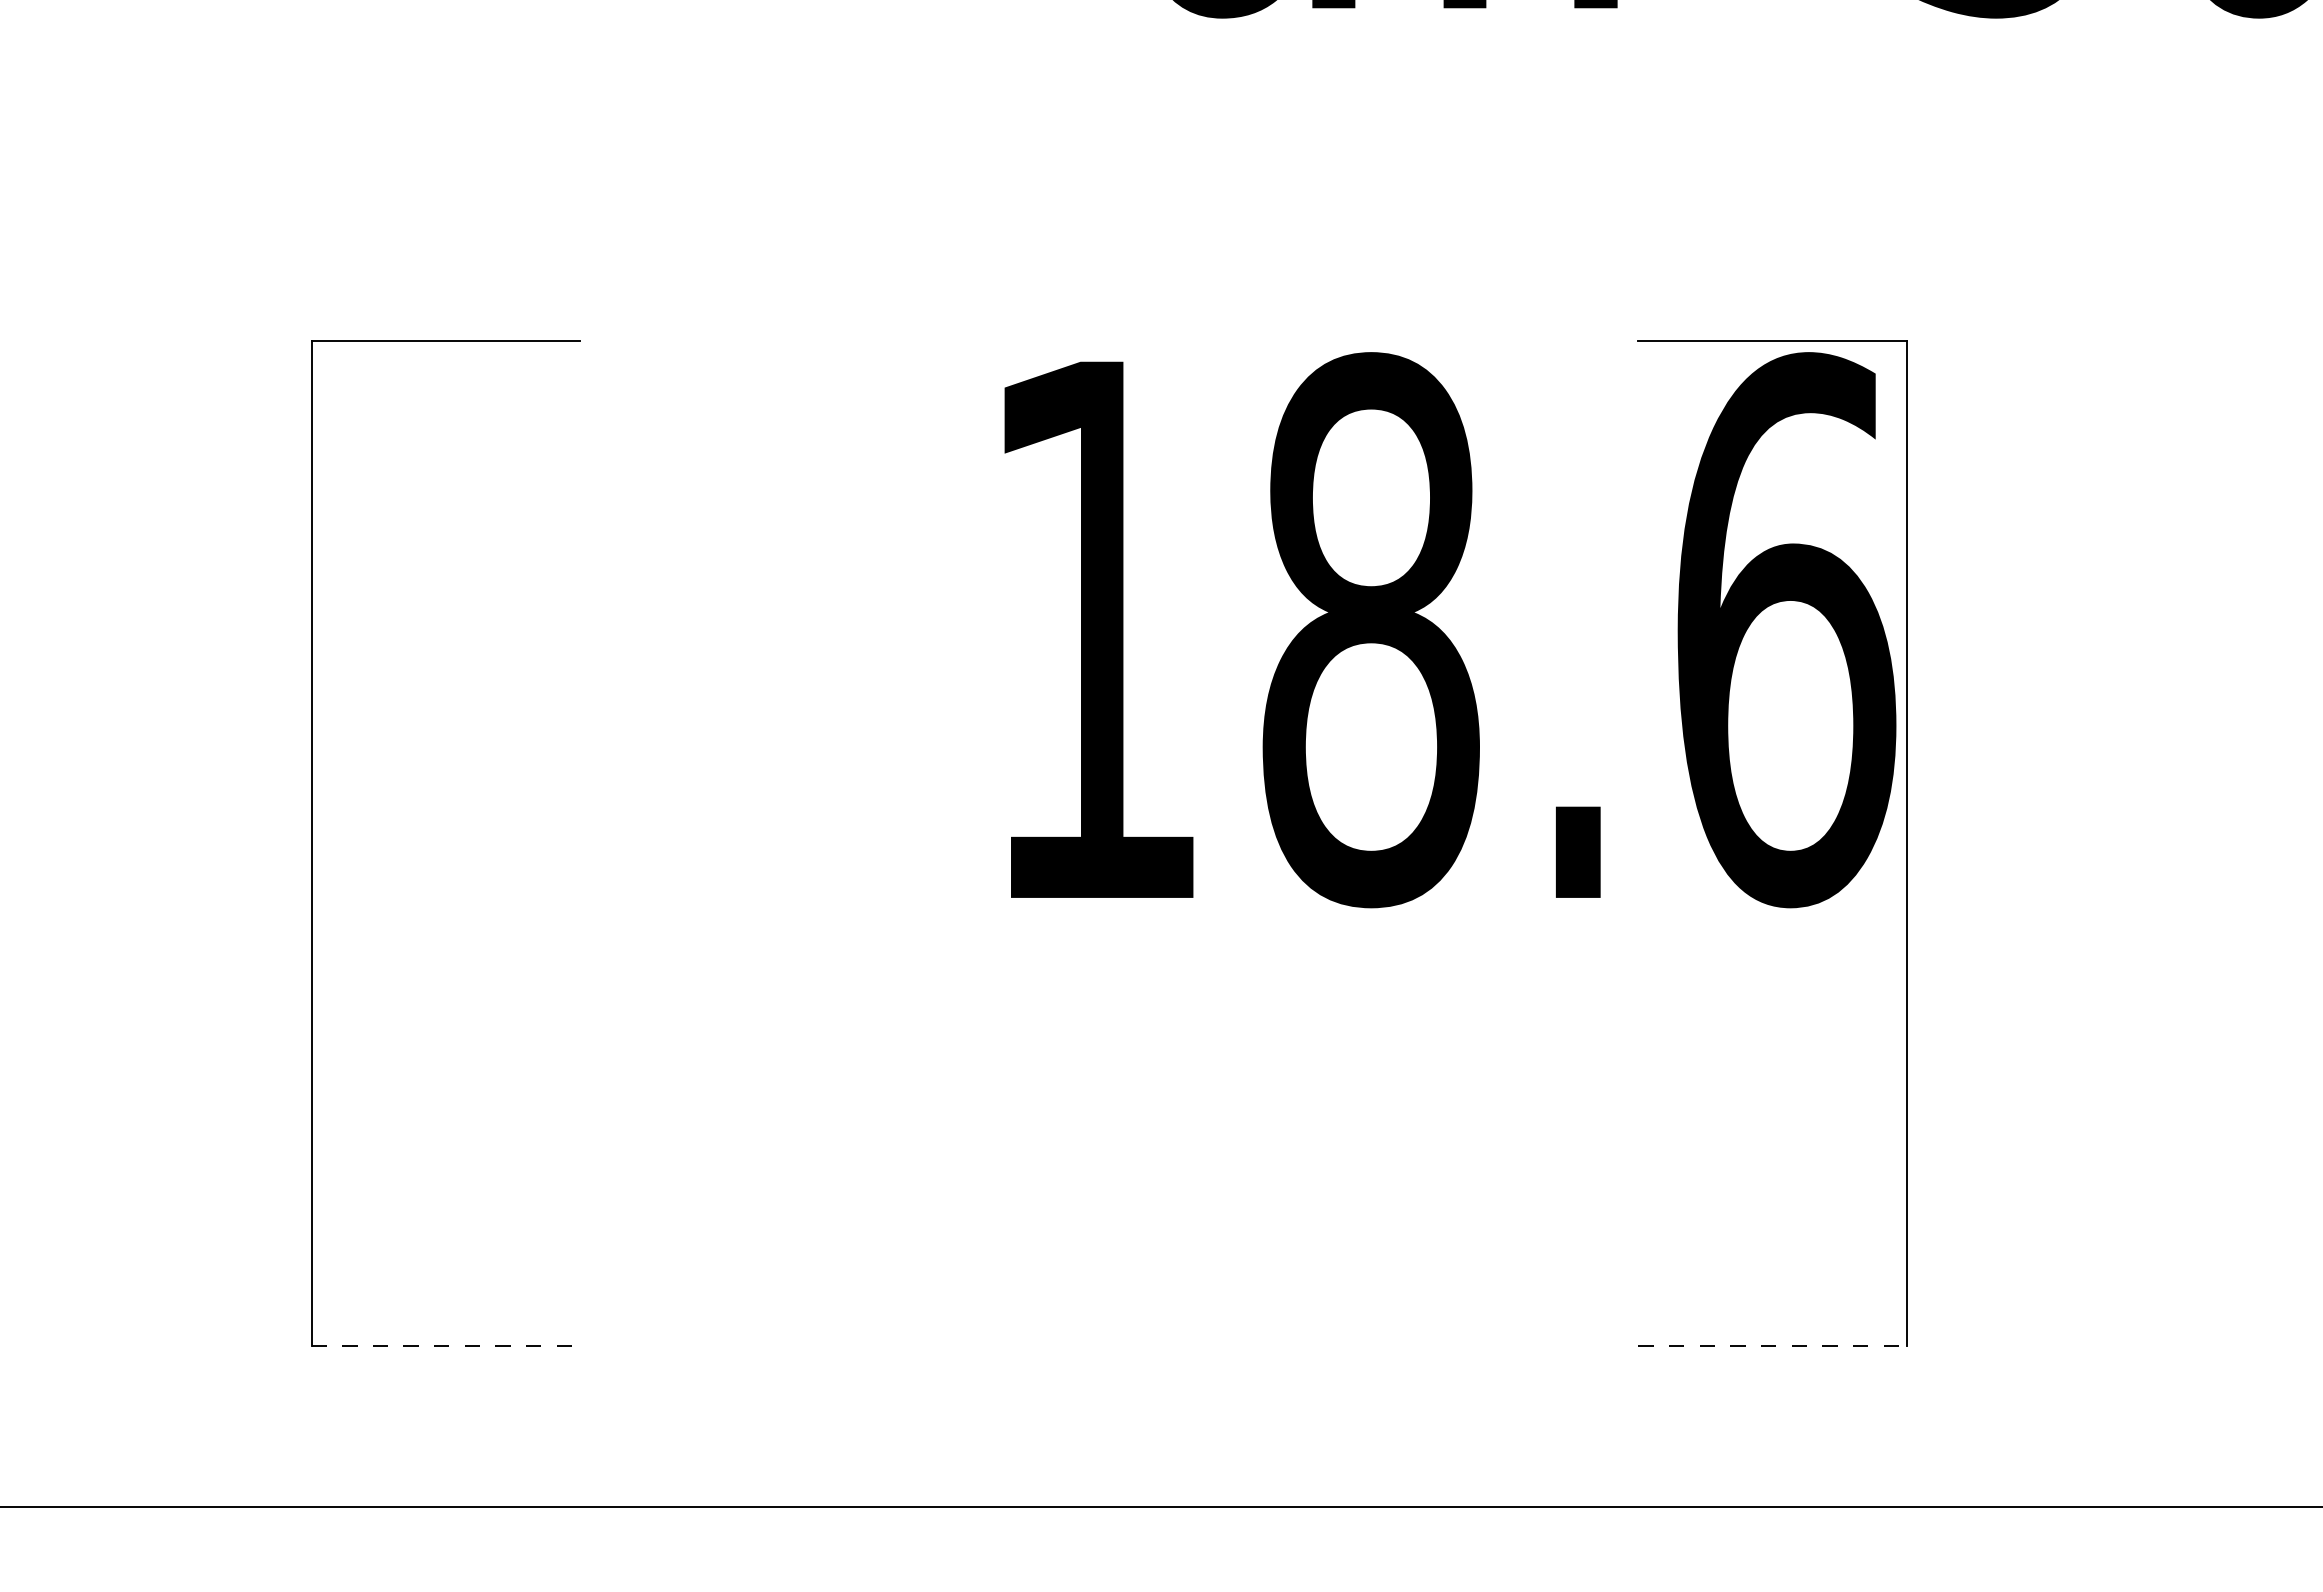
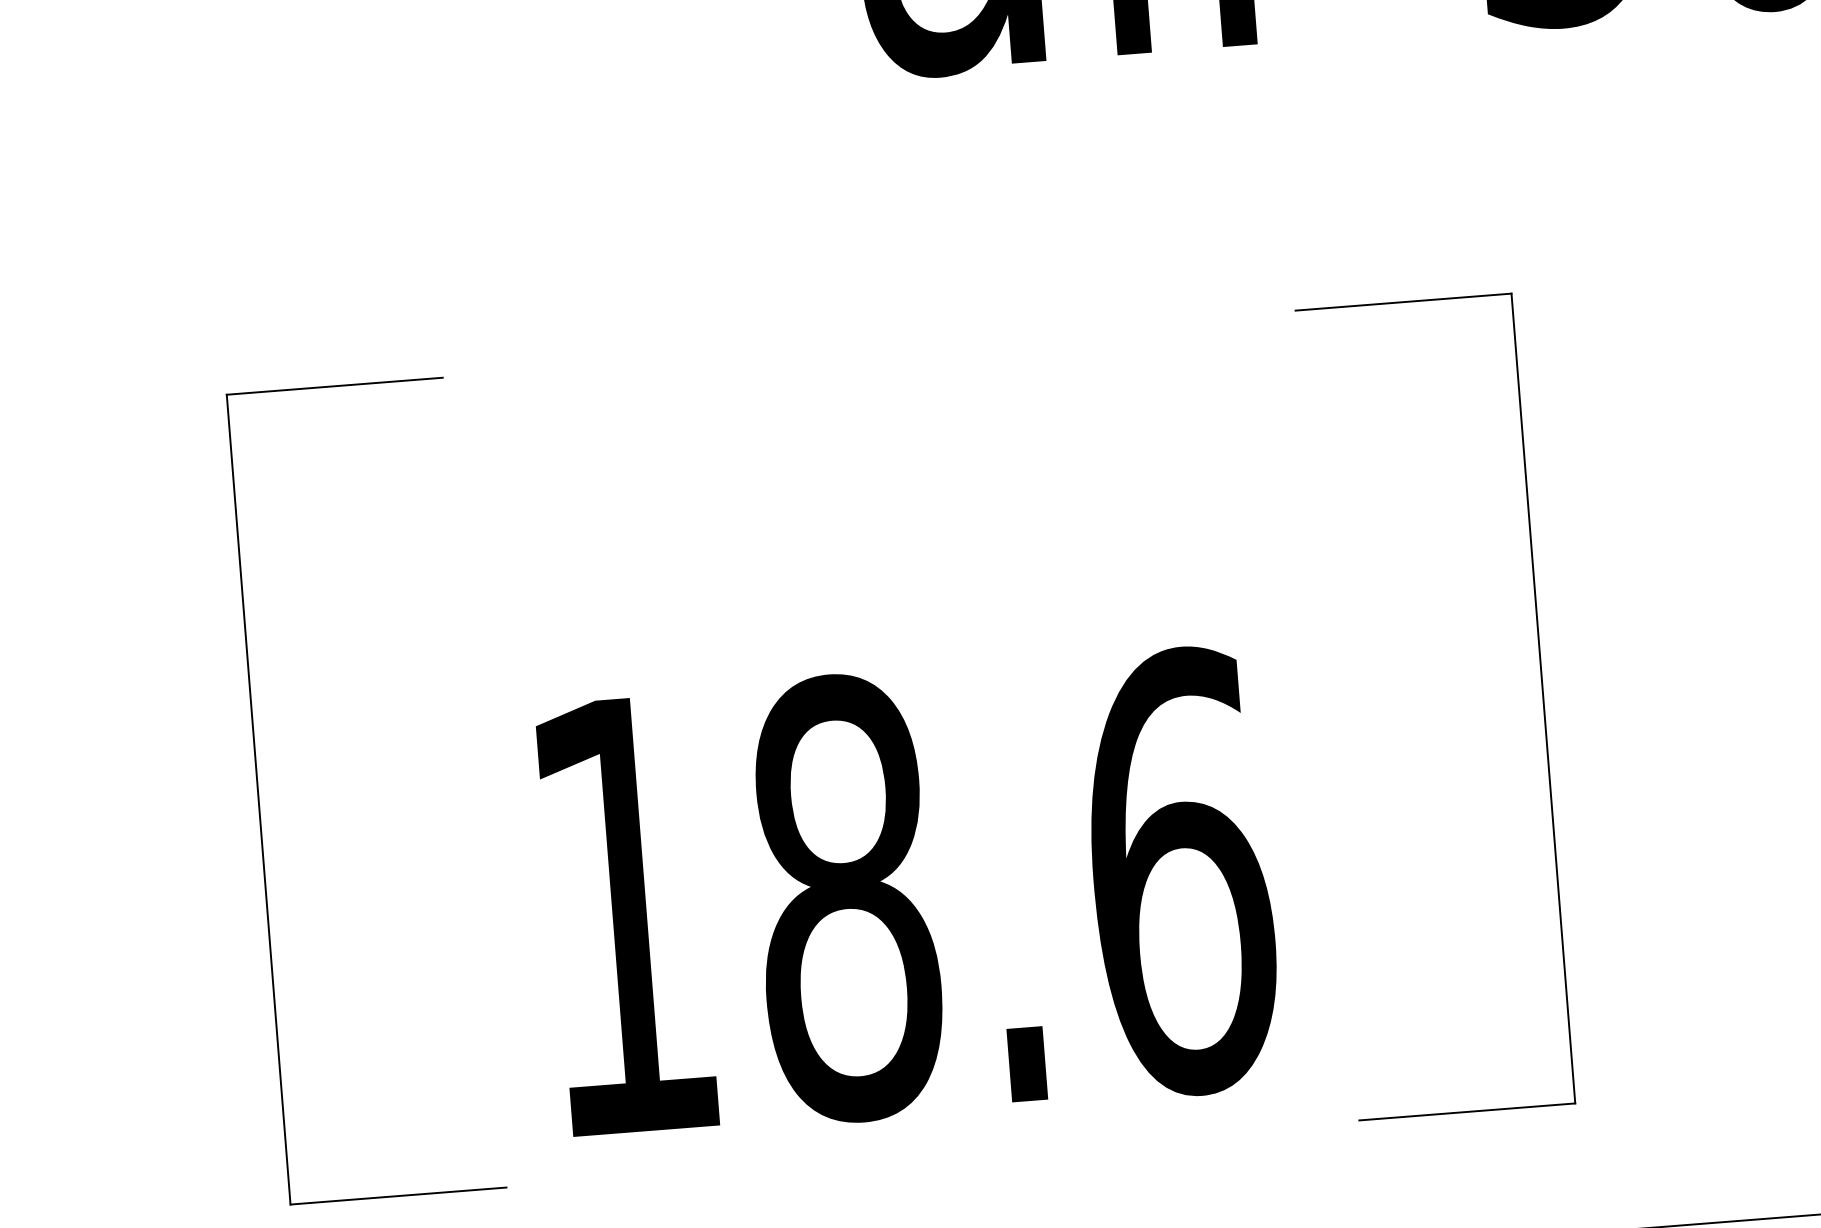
text: (1450, 630) -> (910, 893), moved
line: (446, 1345) -> (399, 1195), dashed -> solid
line: (1772, 1345) -> (1467, 1111), dashed -> solid

